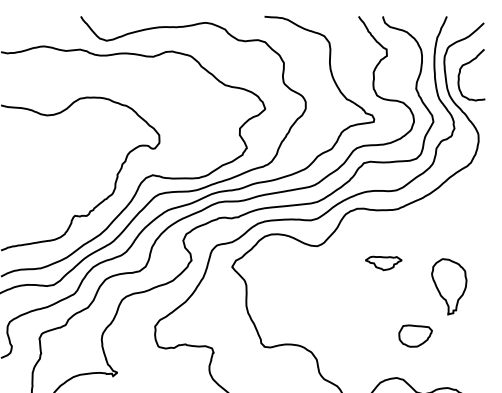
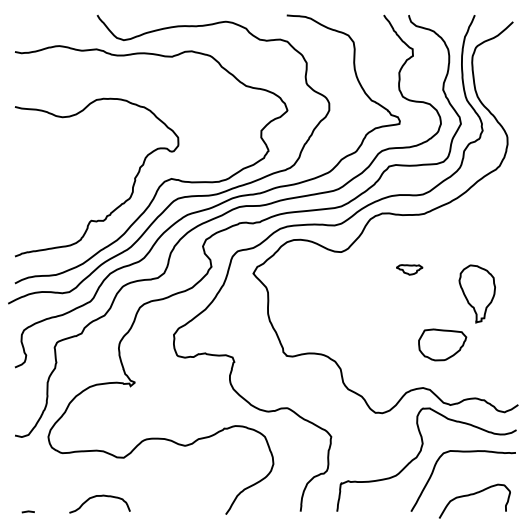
curve: (461, 72) -> (489, 72), removed
part: (383, 263) -> (409, 269), size x0.7
part: (415, 335) -> (442, 344), size x1.4

